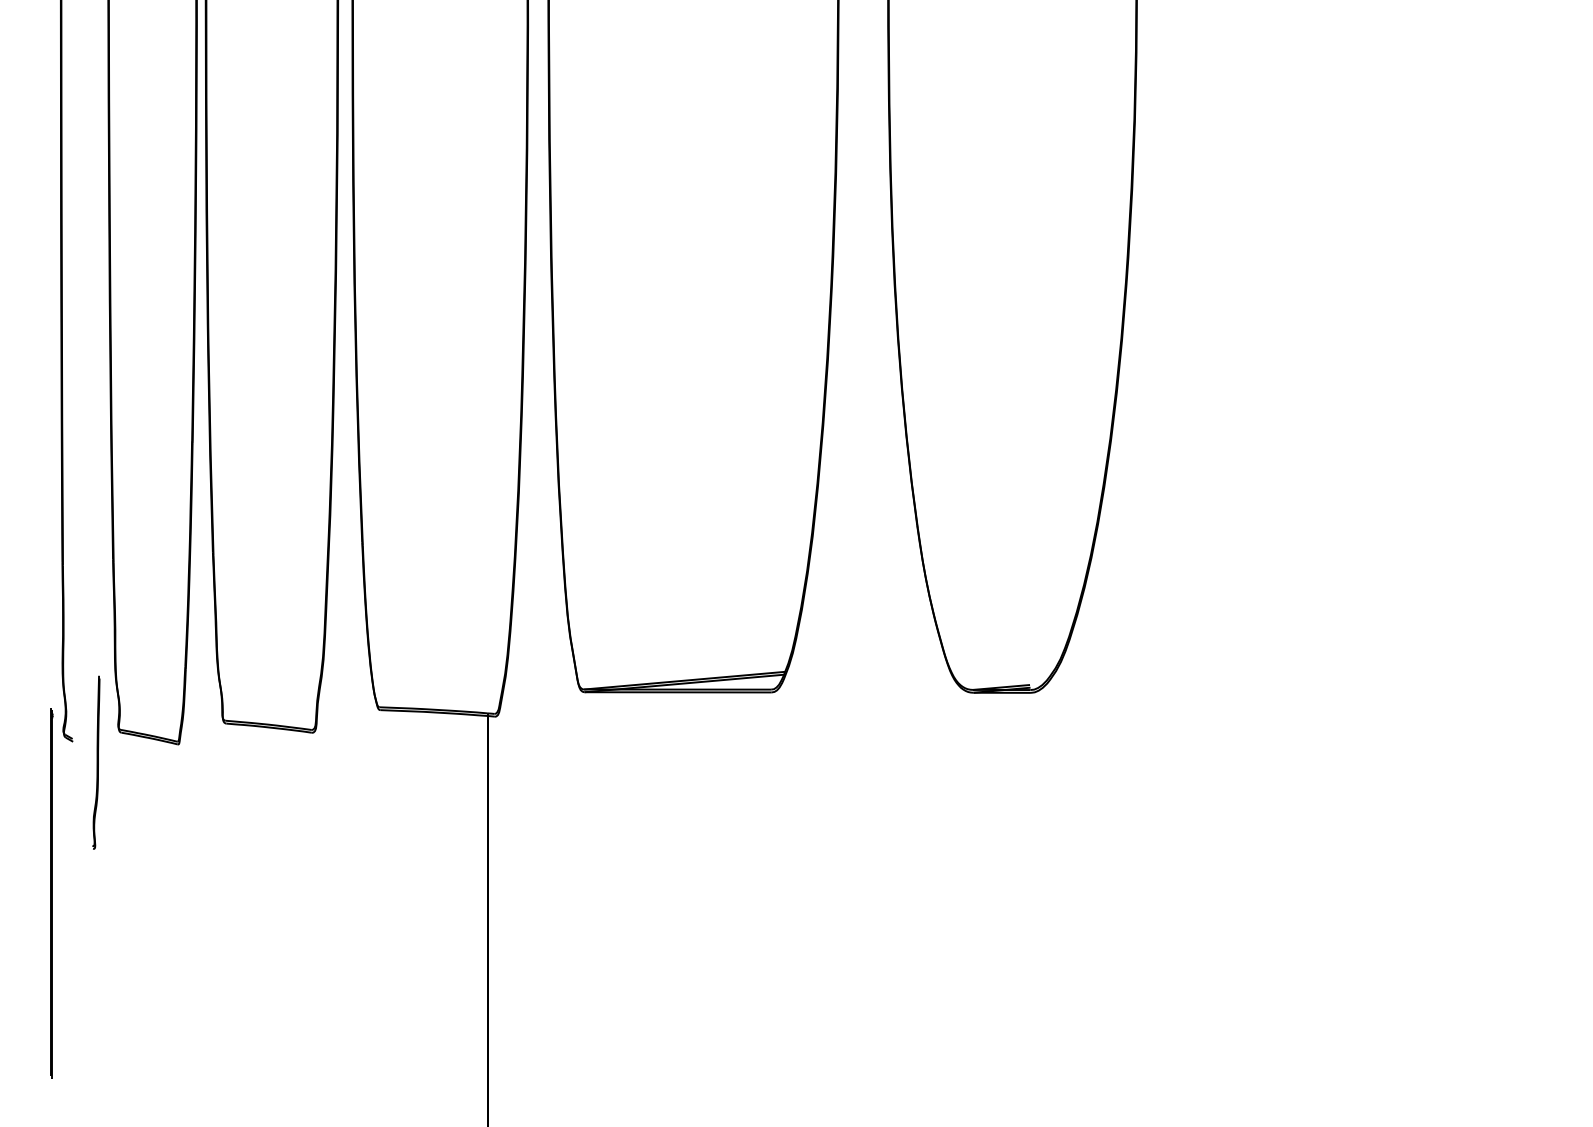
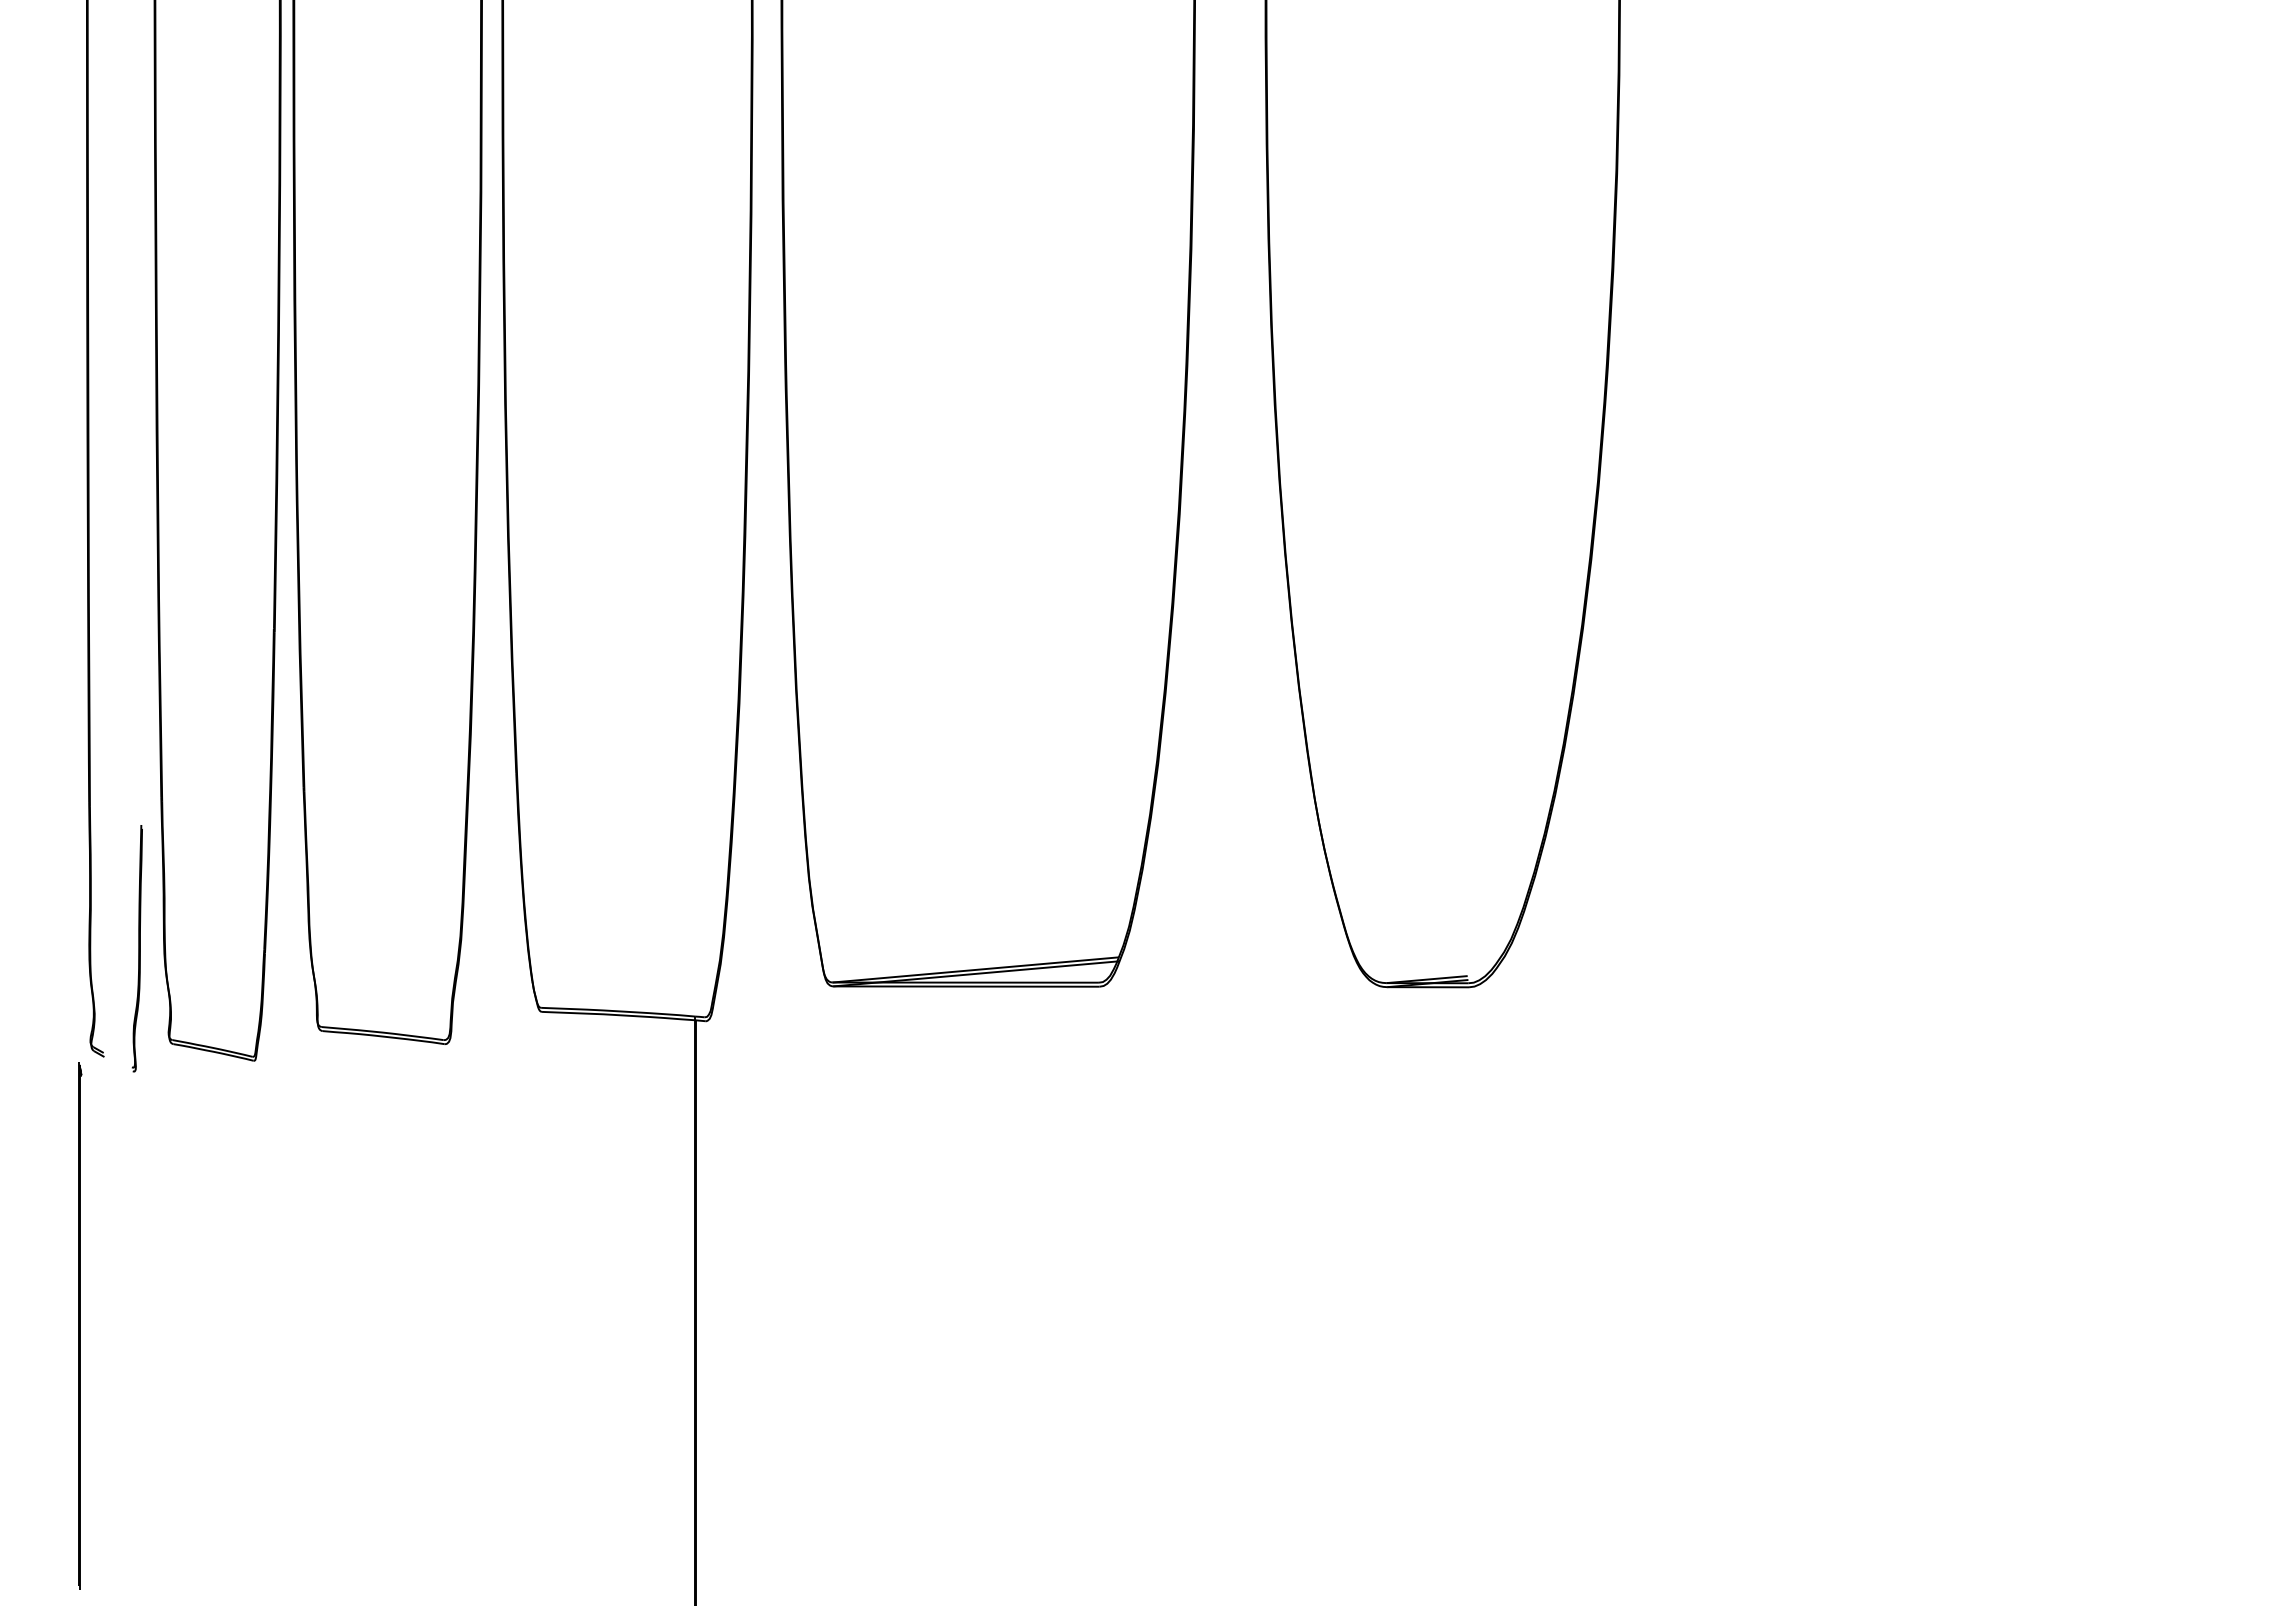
part: (95, 762) -> (136, 948), moved
line: (52, 893) -> (80, 1325), moved

